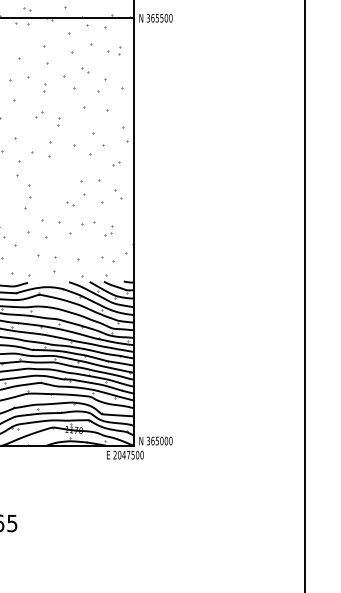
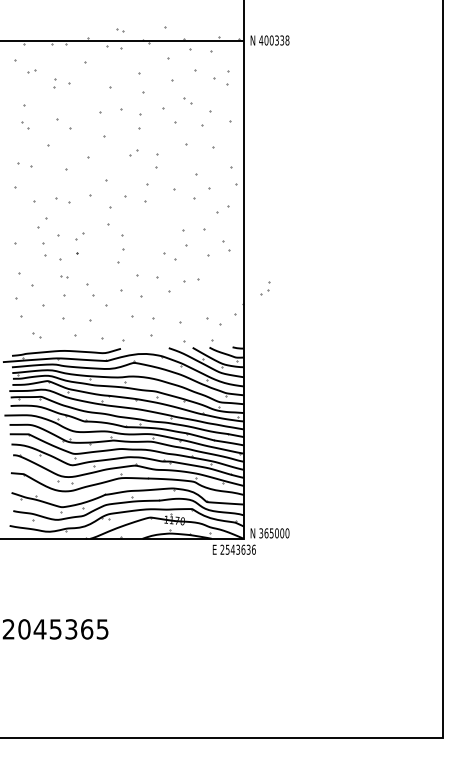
text: (159, 18) -> (274, 40), 365500 -> 400338
part: (119, 50) -> (227, 78), size x1.6
part: (44, 87) -> (140, 121), size x1.6
part: (58, 122) -> (156, 161), size x1.6
part: (116, 164) -> (223, 210), size x1.6
part: (70, 204) -> (170, 257), size x1.6
part: (108, 231) -> (265, 288), moved
text: (130, 454) -> (240, 549), 2047500 -> 2543636

